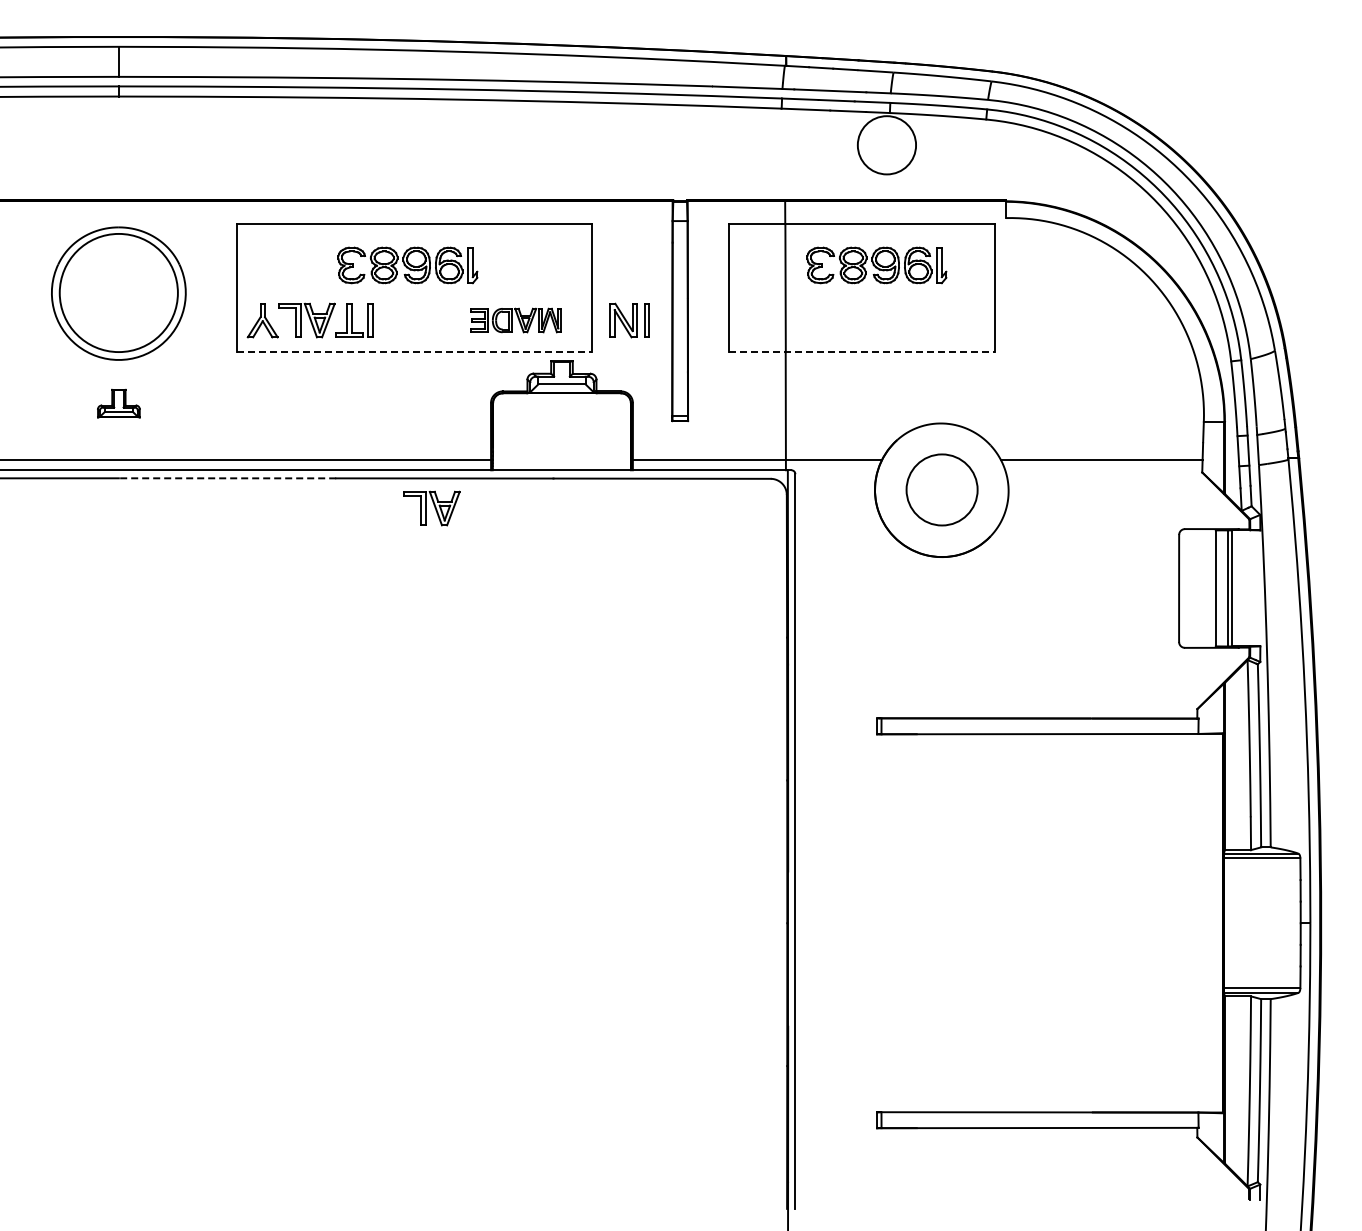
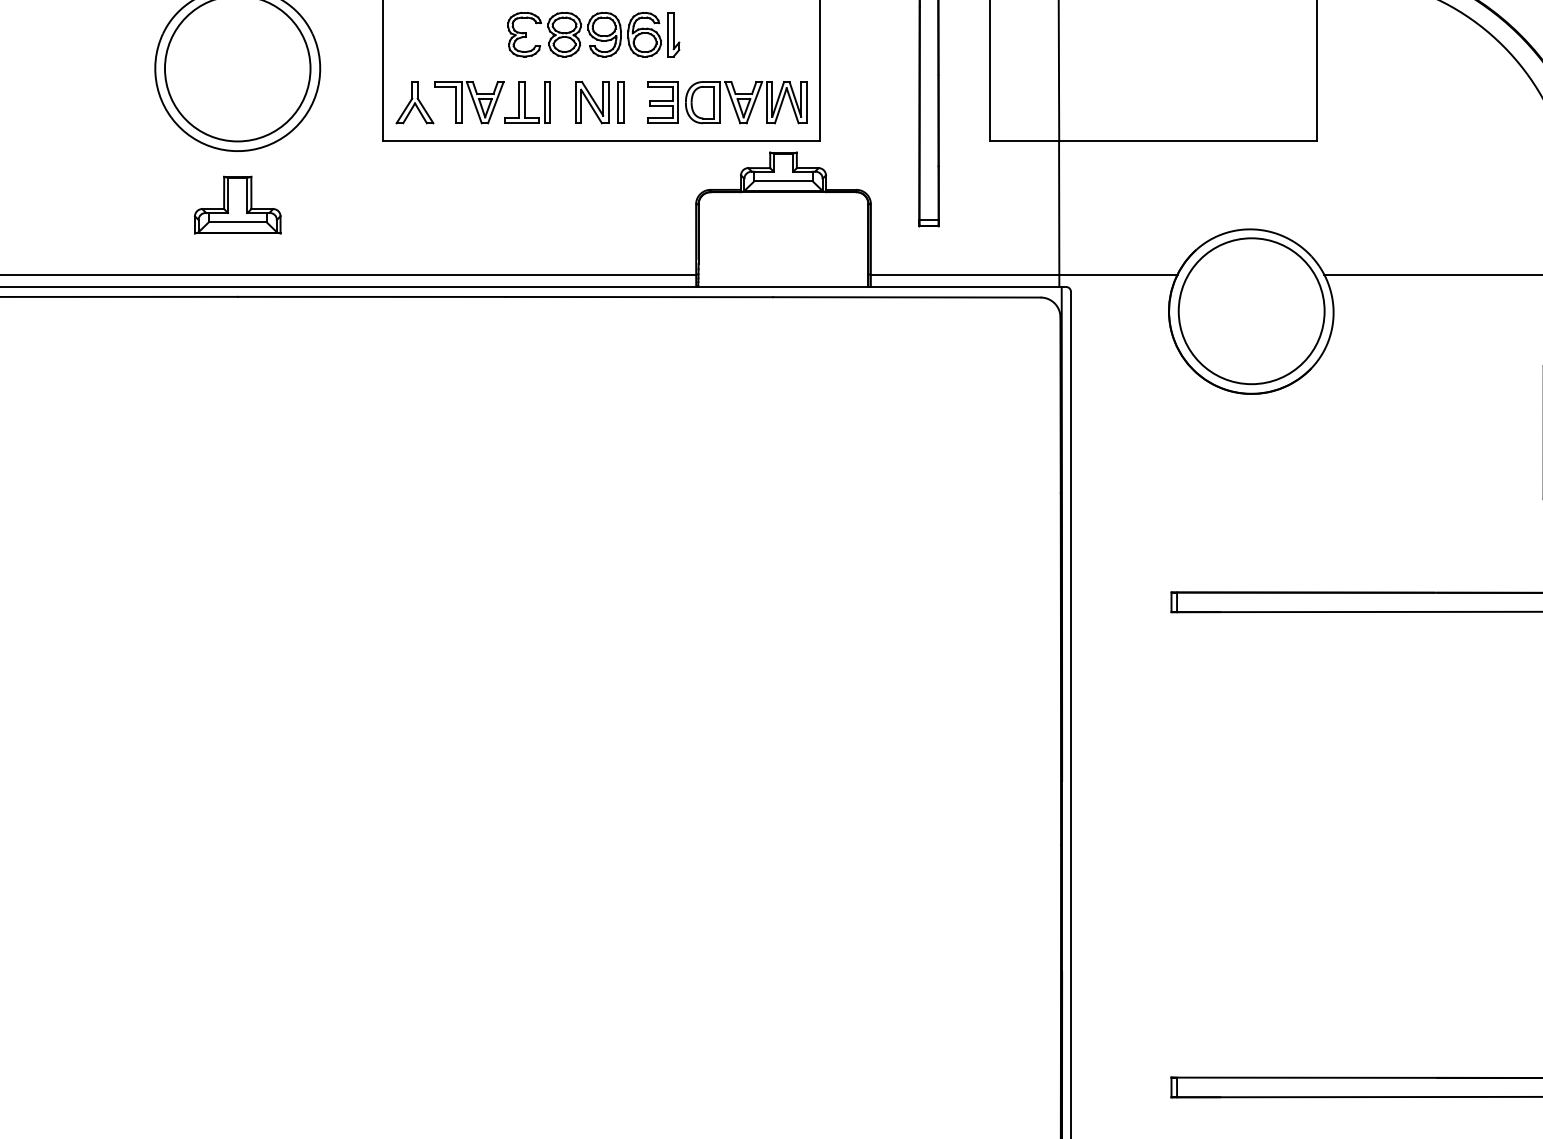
part: (876, 265) -> (1170, 34), removed
part: (516, 320) -> (727, 102), size x1.43
part: (629, 320) -> (599, 102), moved
line: (414, 352) -> (601, 141), dashed -> solid
line: (862, 352) -> (1153, 141), dashed -> solid
part: (118, 403) -> (237, 204), size x1.67
line: (227, 478) -> (371, 297), dashed -> solid
circle: (941, 489) -> (1250, 310), size x1.67
part: (431, 508) -> (622, 334), removed

